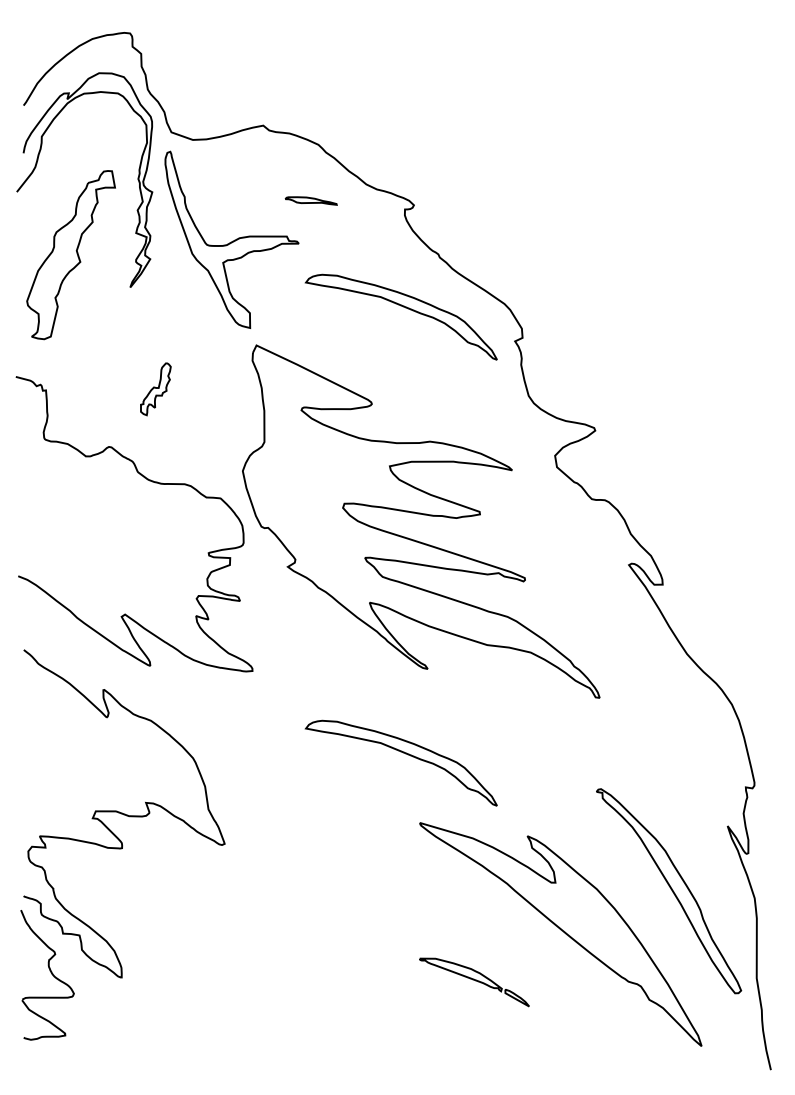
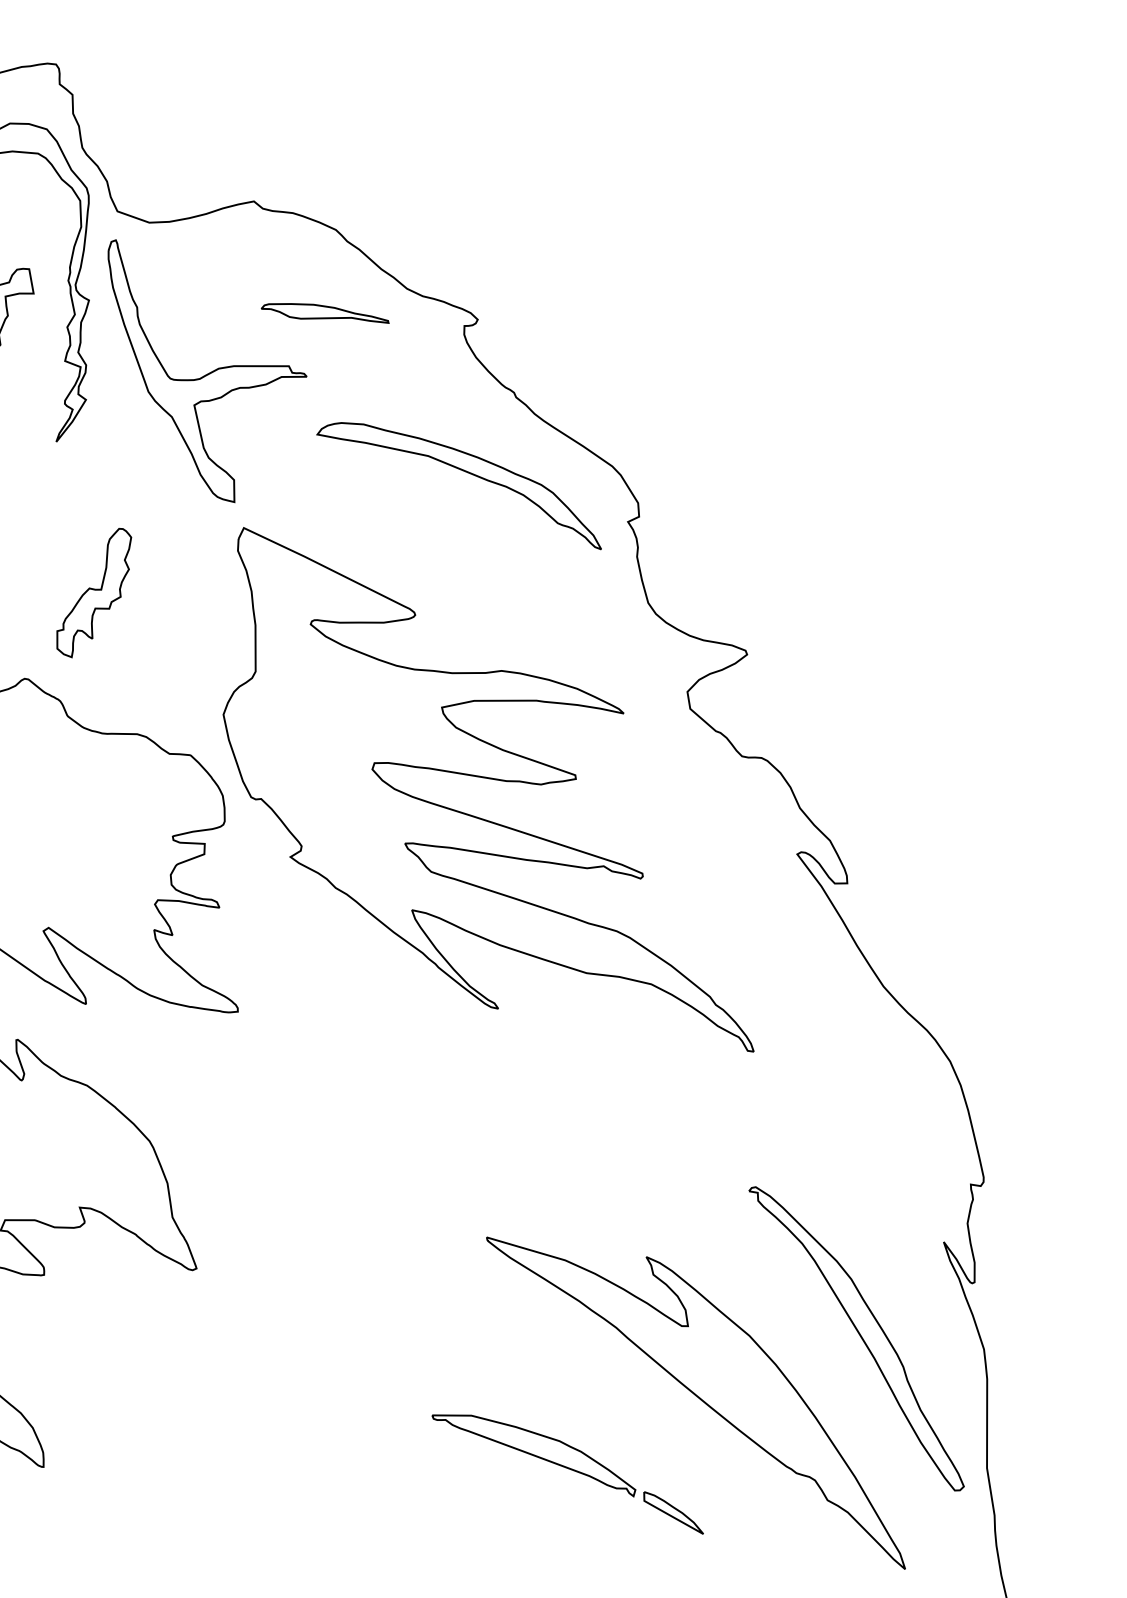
part: (310, 200) -> (324, 312), size x1.67
part: (155, 389) -> (93, 593), size x1.67
part: (405, 754) -> (465, 1135), removed
part: (474, 982) -> (567, 1474), size x1.67

